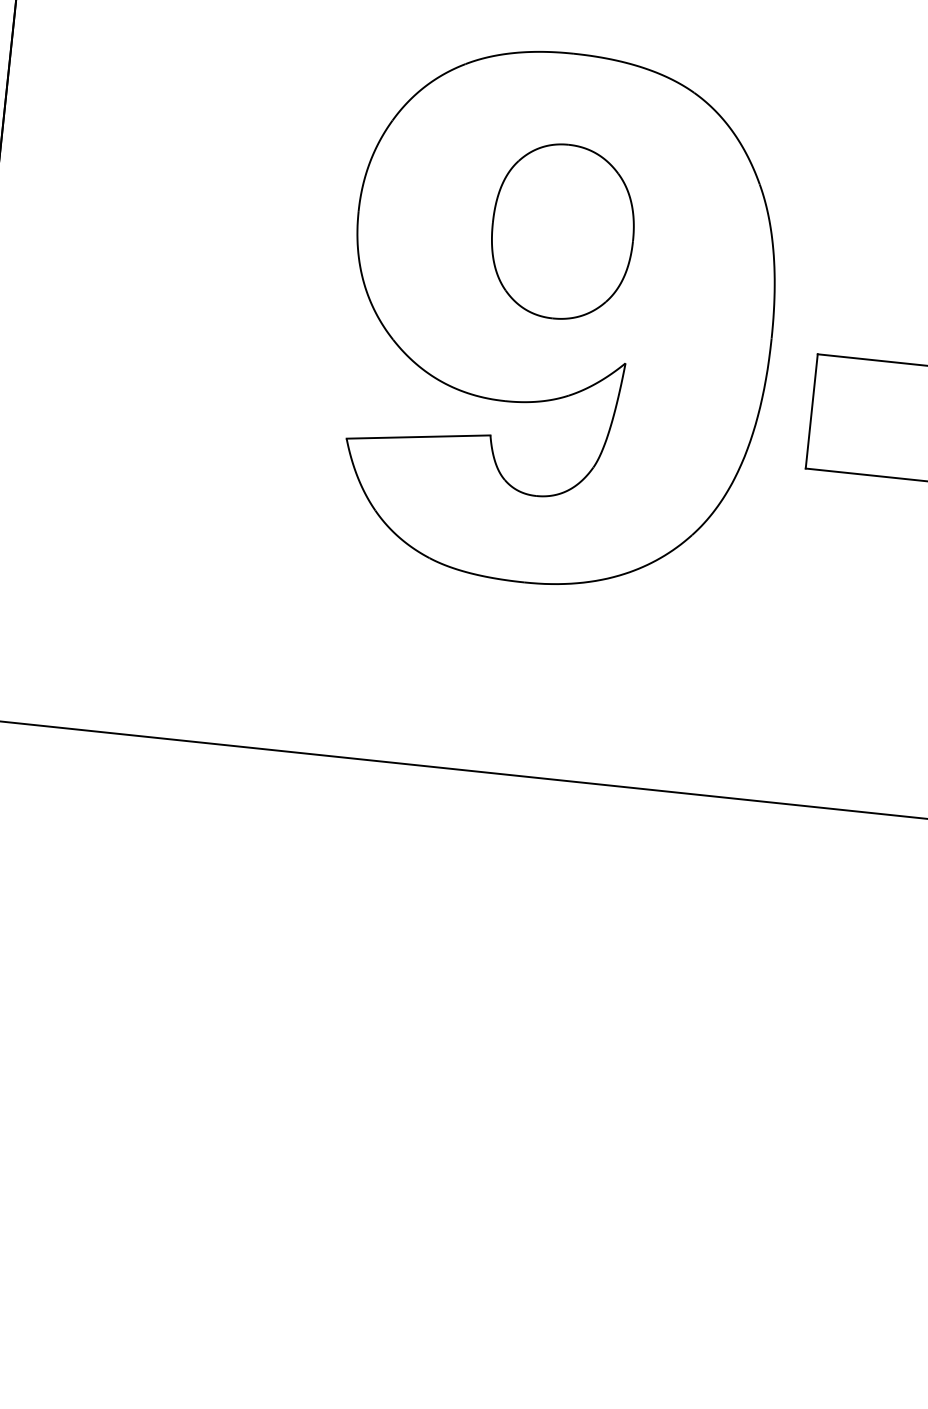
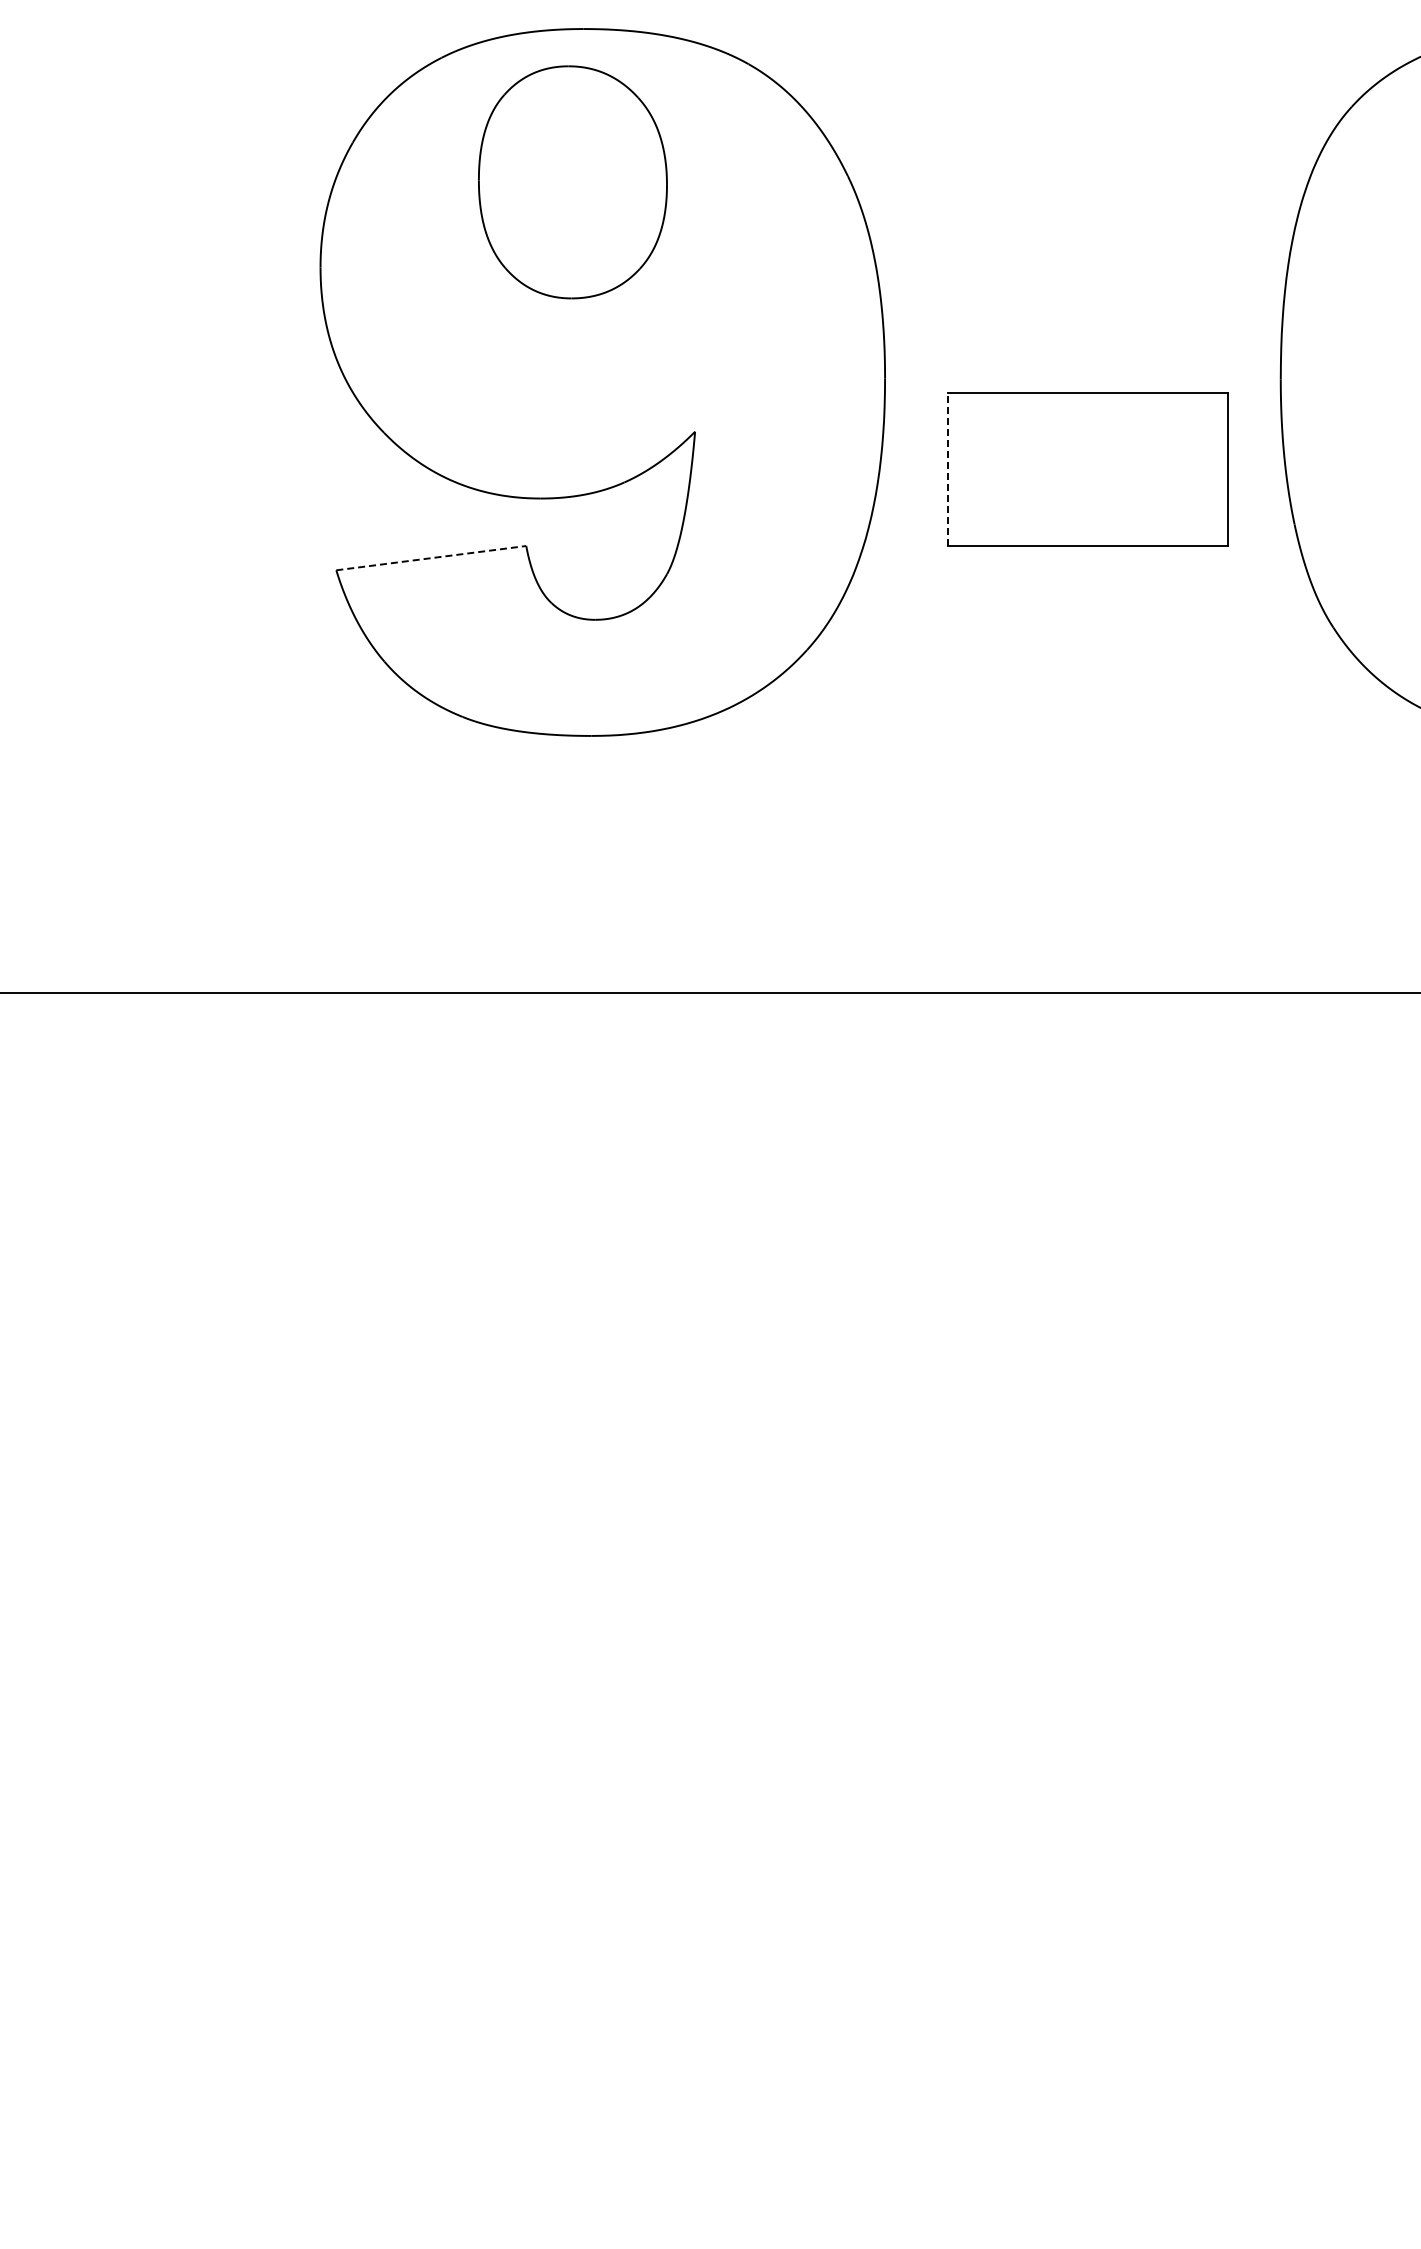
part: (562, 231) -> (572, 182), moved
line: (811, 411) -> (948, 469), solid -> dashed
line: (418, 437) -> (431, 558), solid -> dashed

